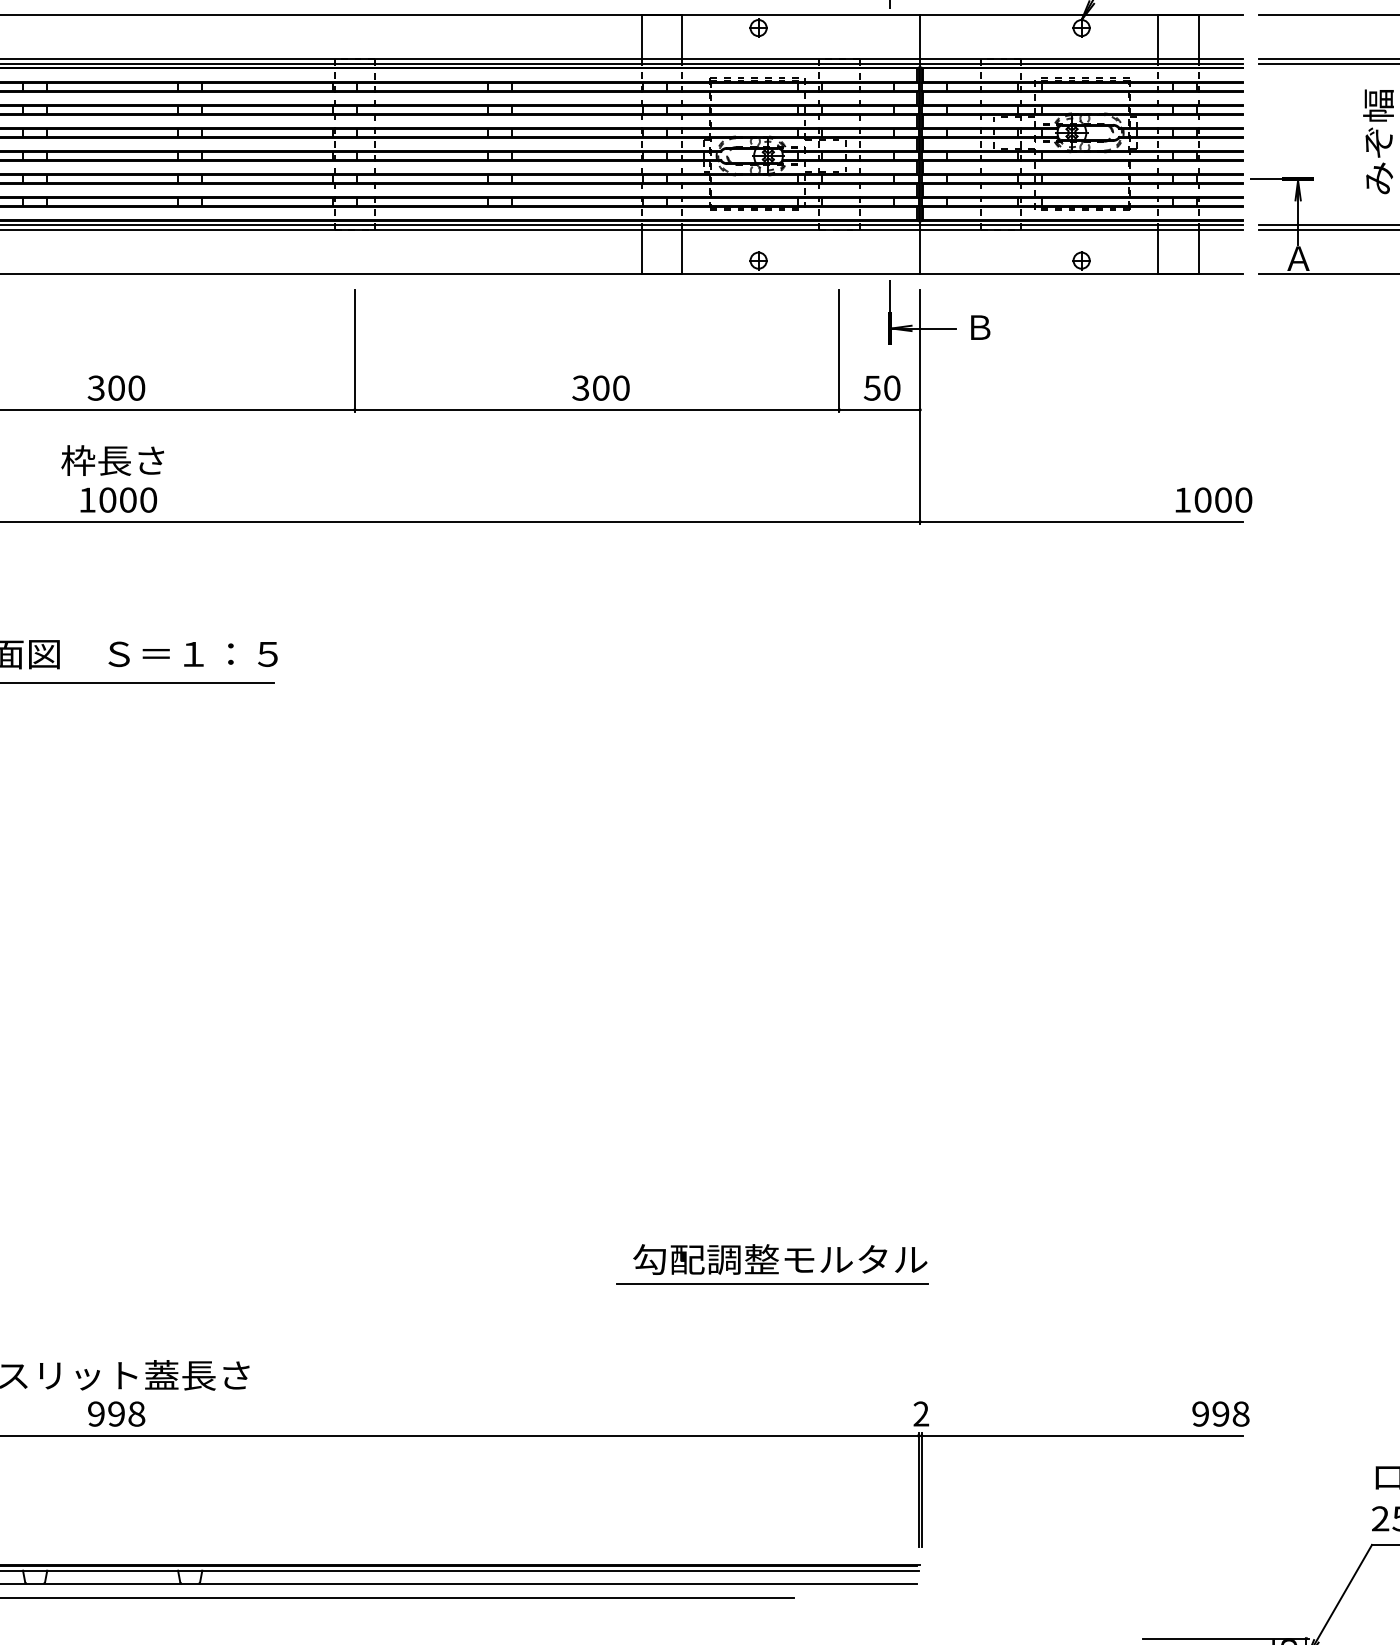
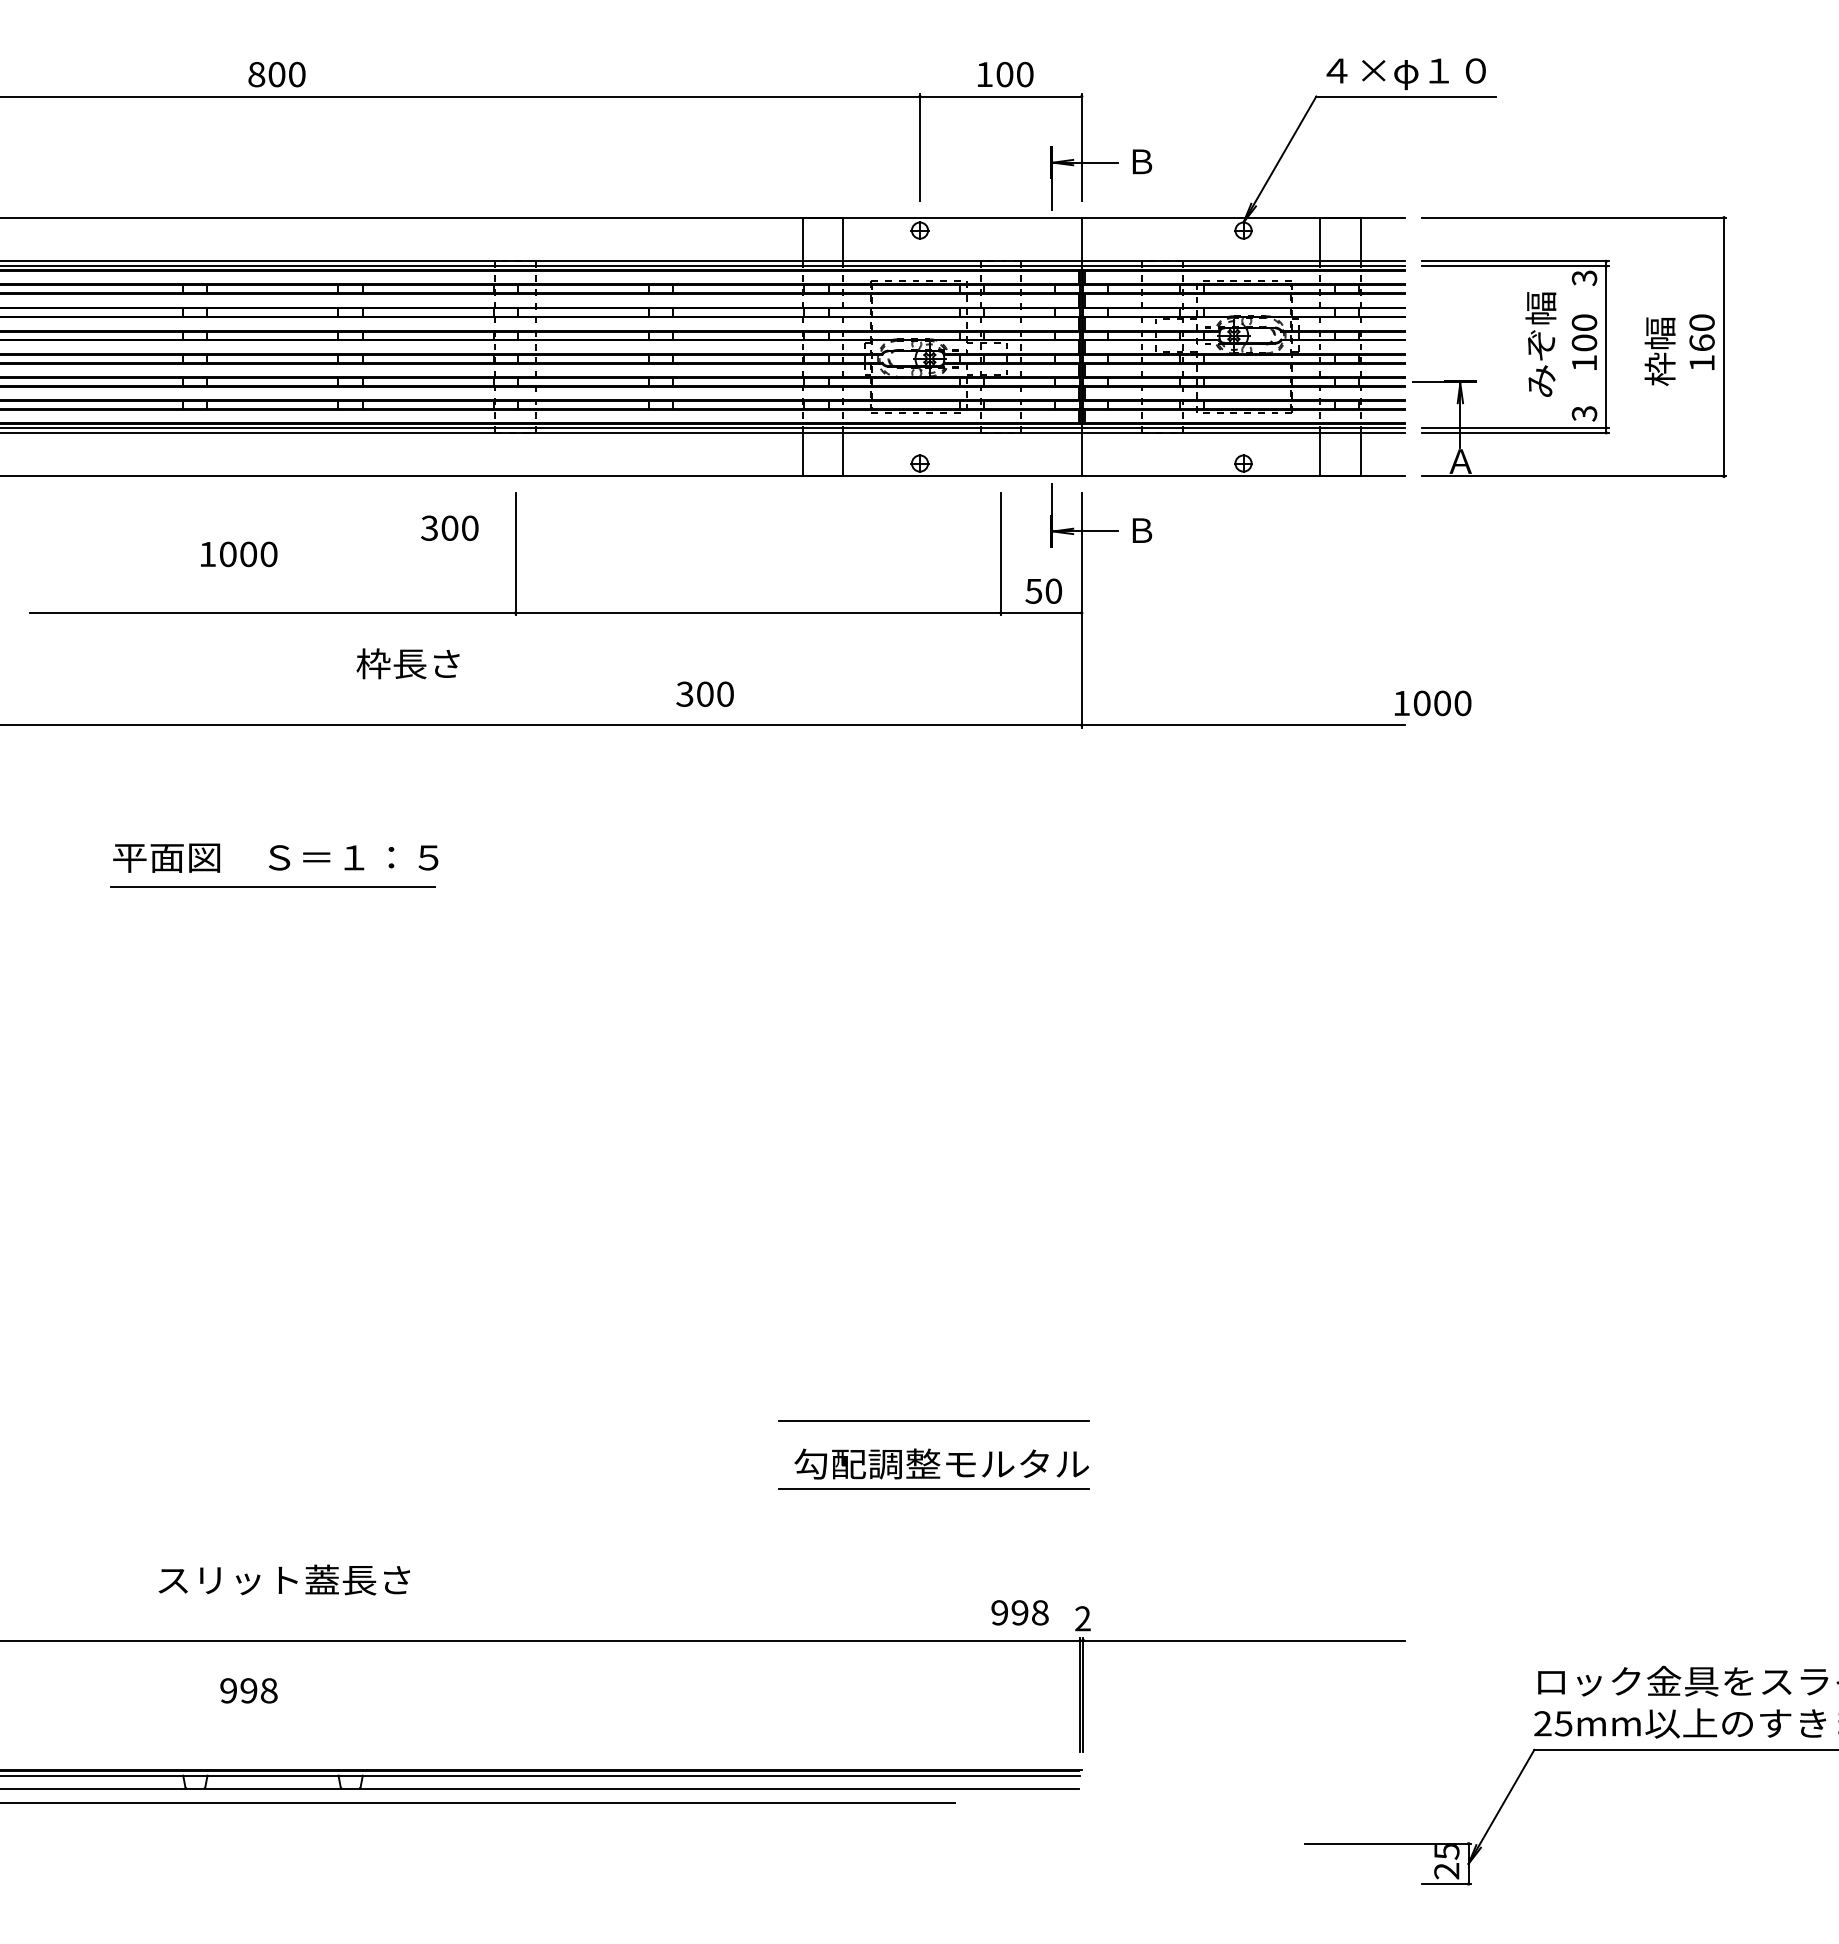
text: (116, 387) -> (449, 527), moved
text: (600, 387) -> (704, 693), moved
text: (112, 460) -> (407, 663), moved
text: (119, 500) -> (239, 554), moved
text: (1213, 500) -> (1432, 703), moved
line: (772, 1216) -> (933, 1420), added
text: (116, 1413) -> (248, 1690), moved
text: (1220, 1413) -> (1019, 1612), moved

